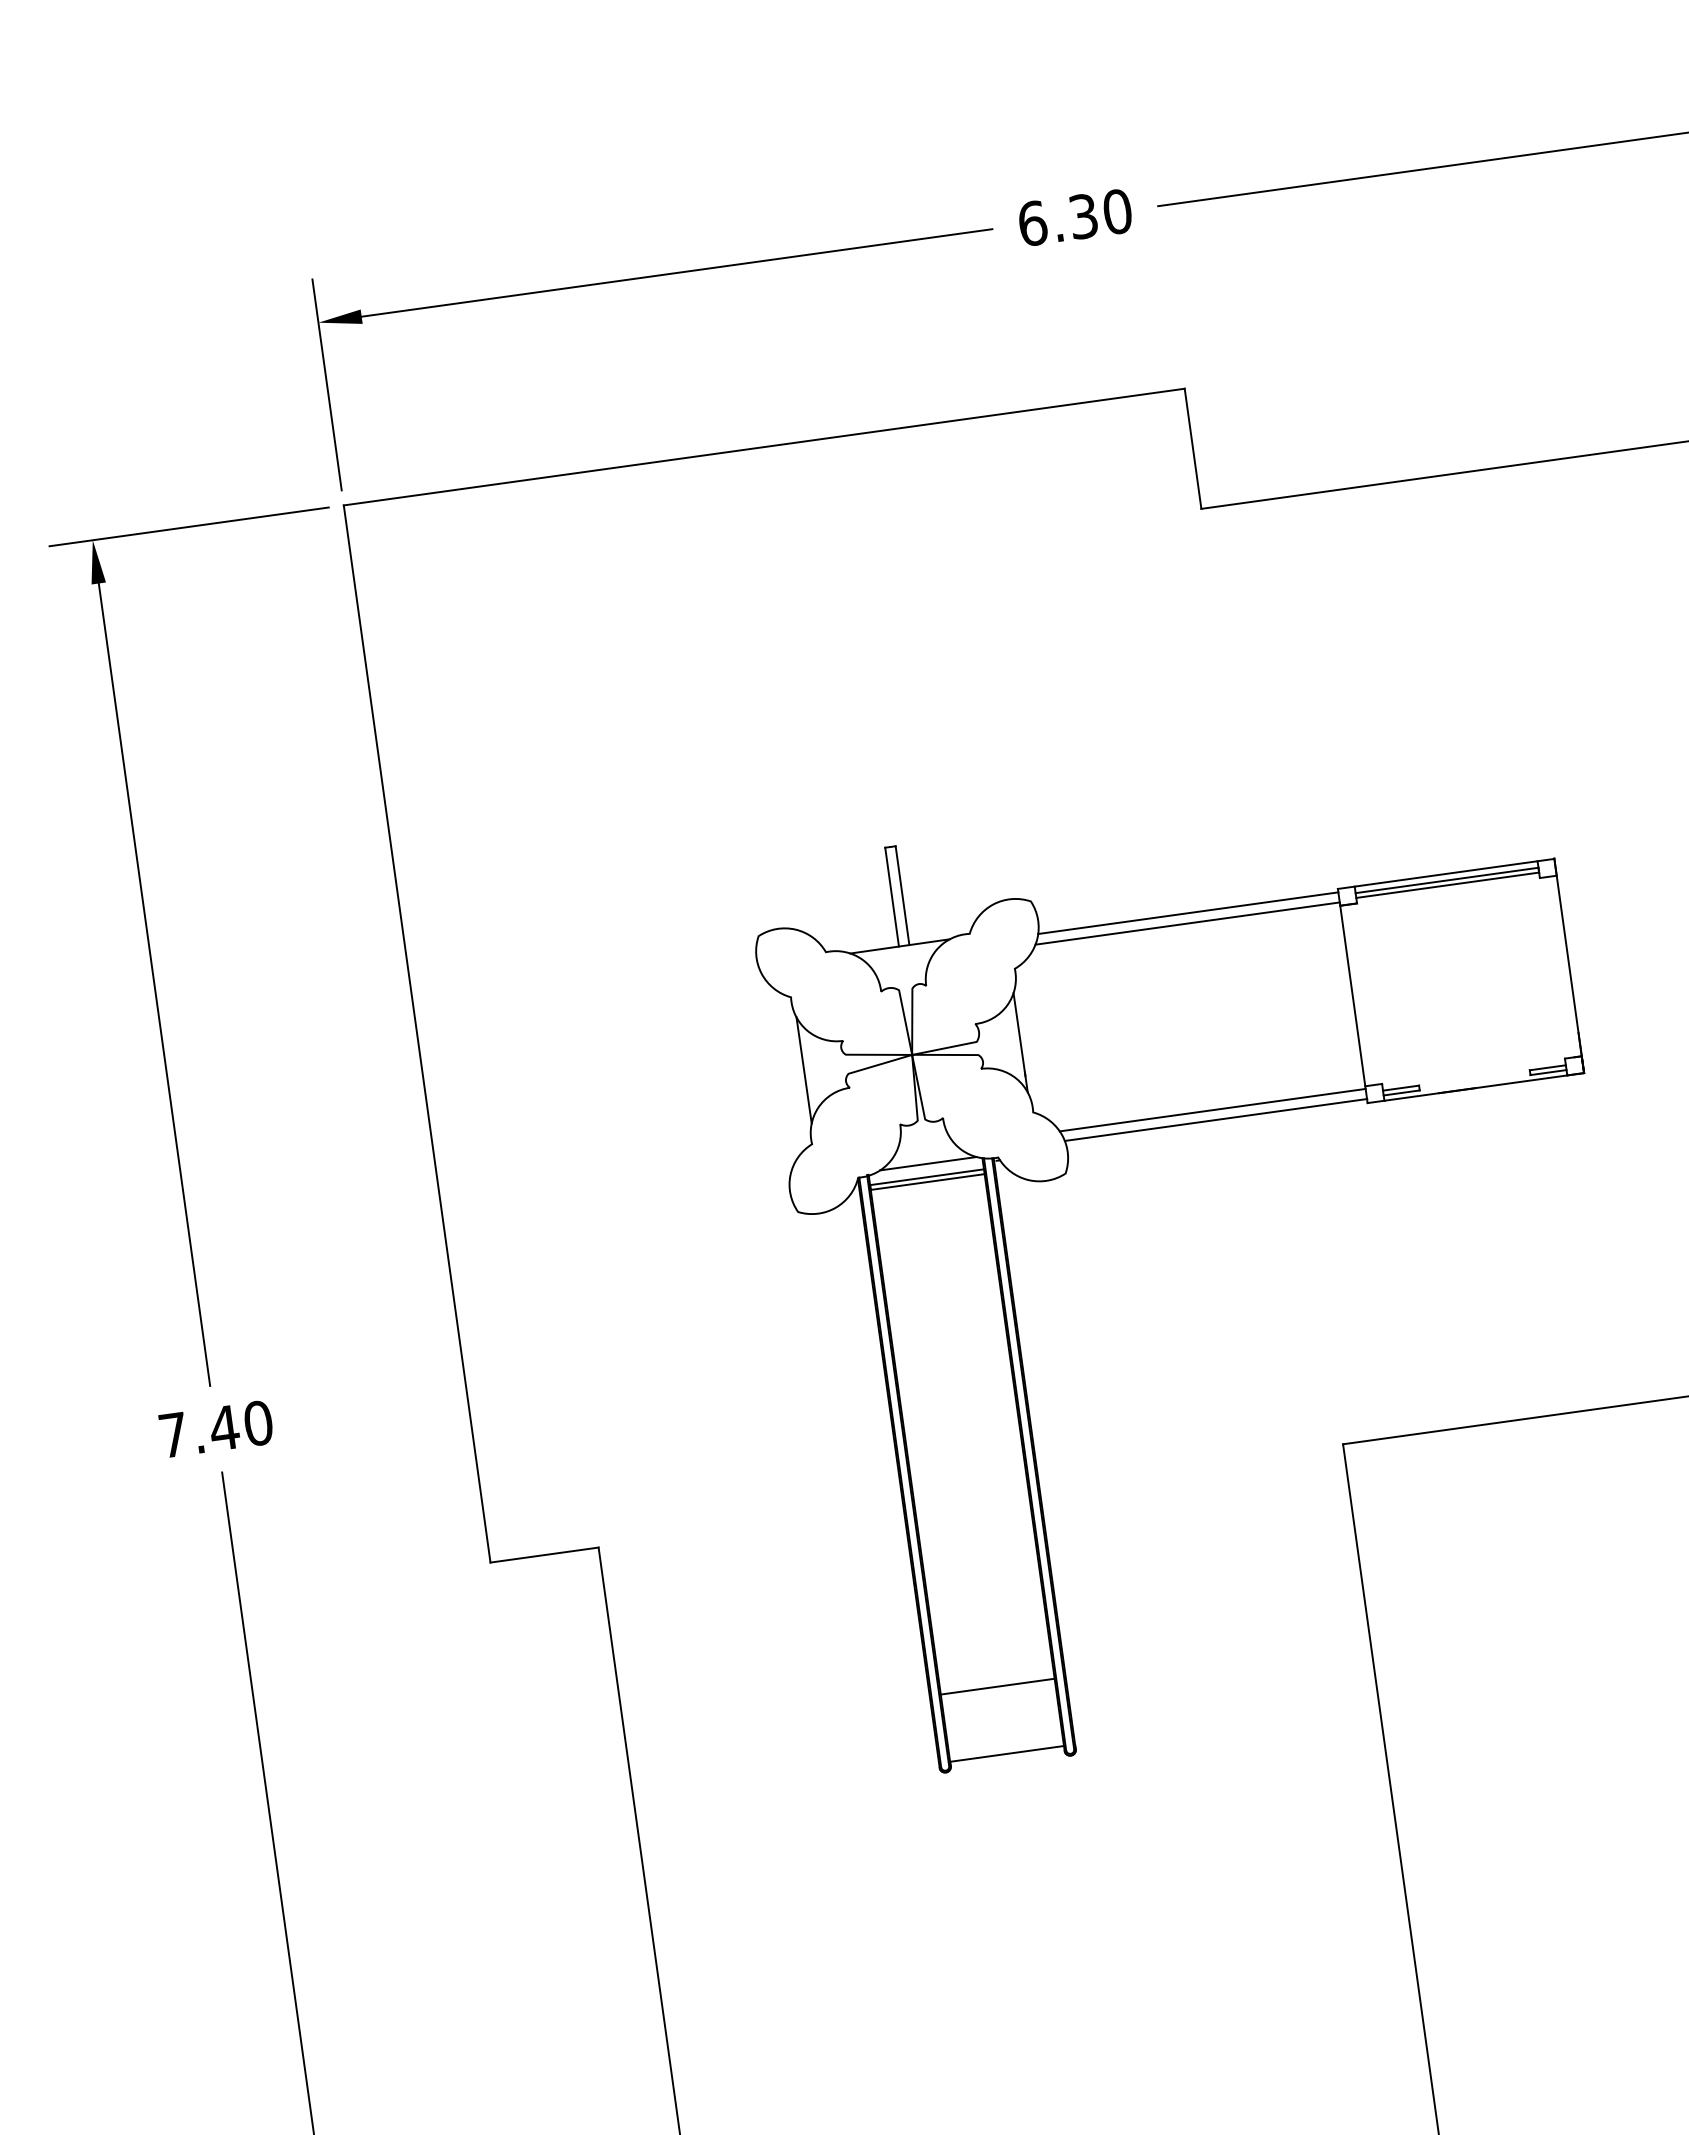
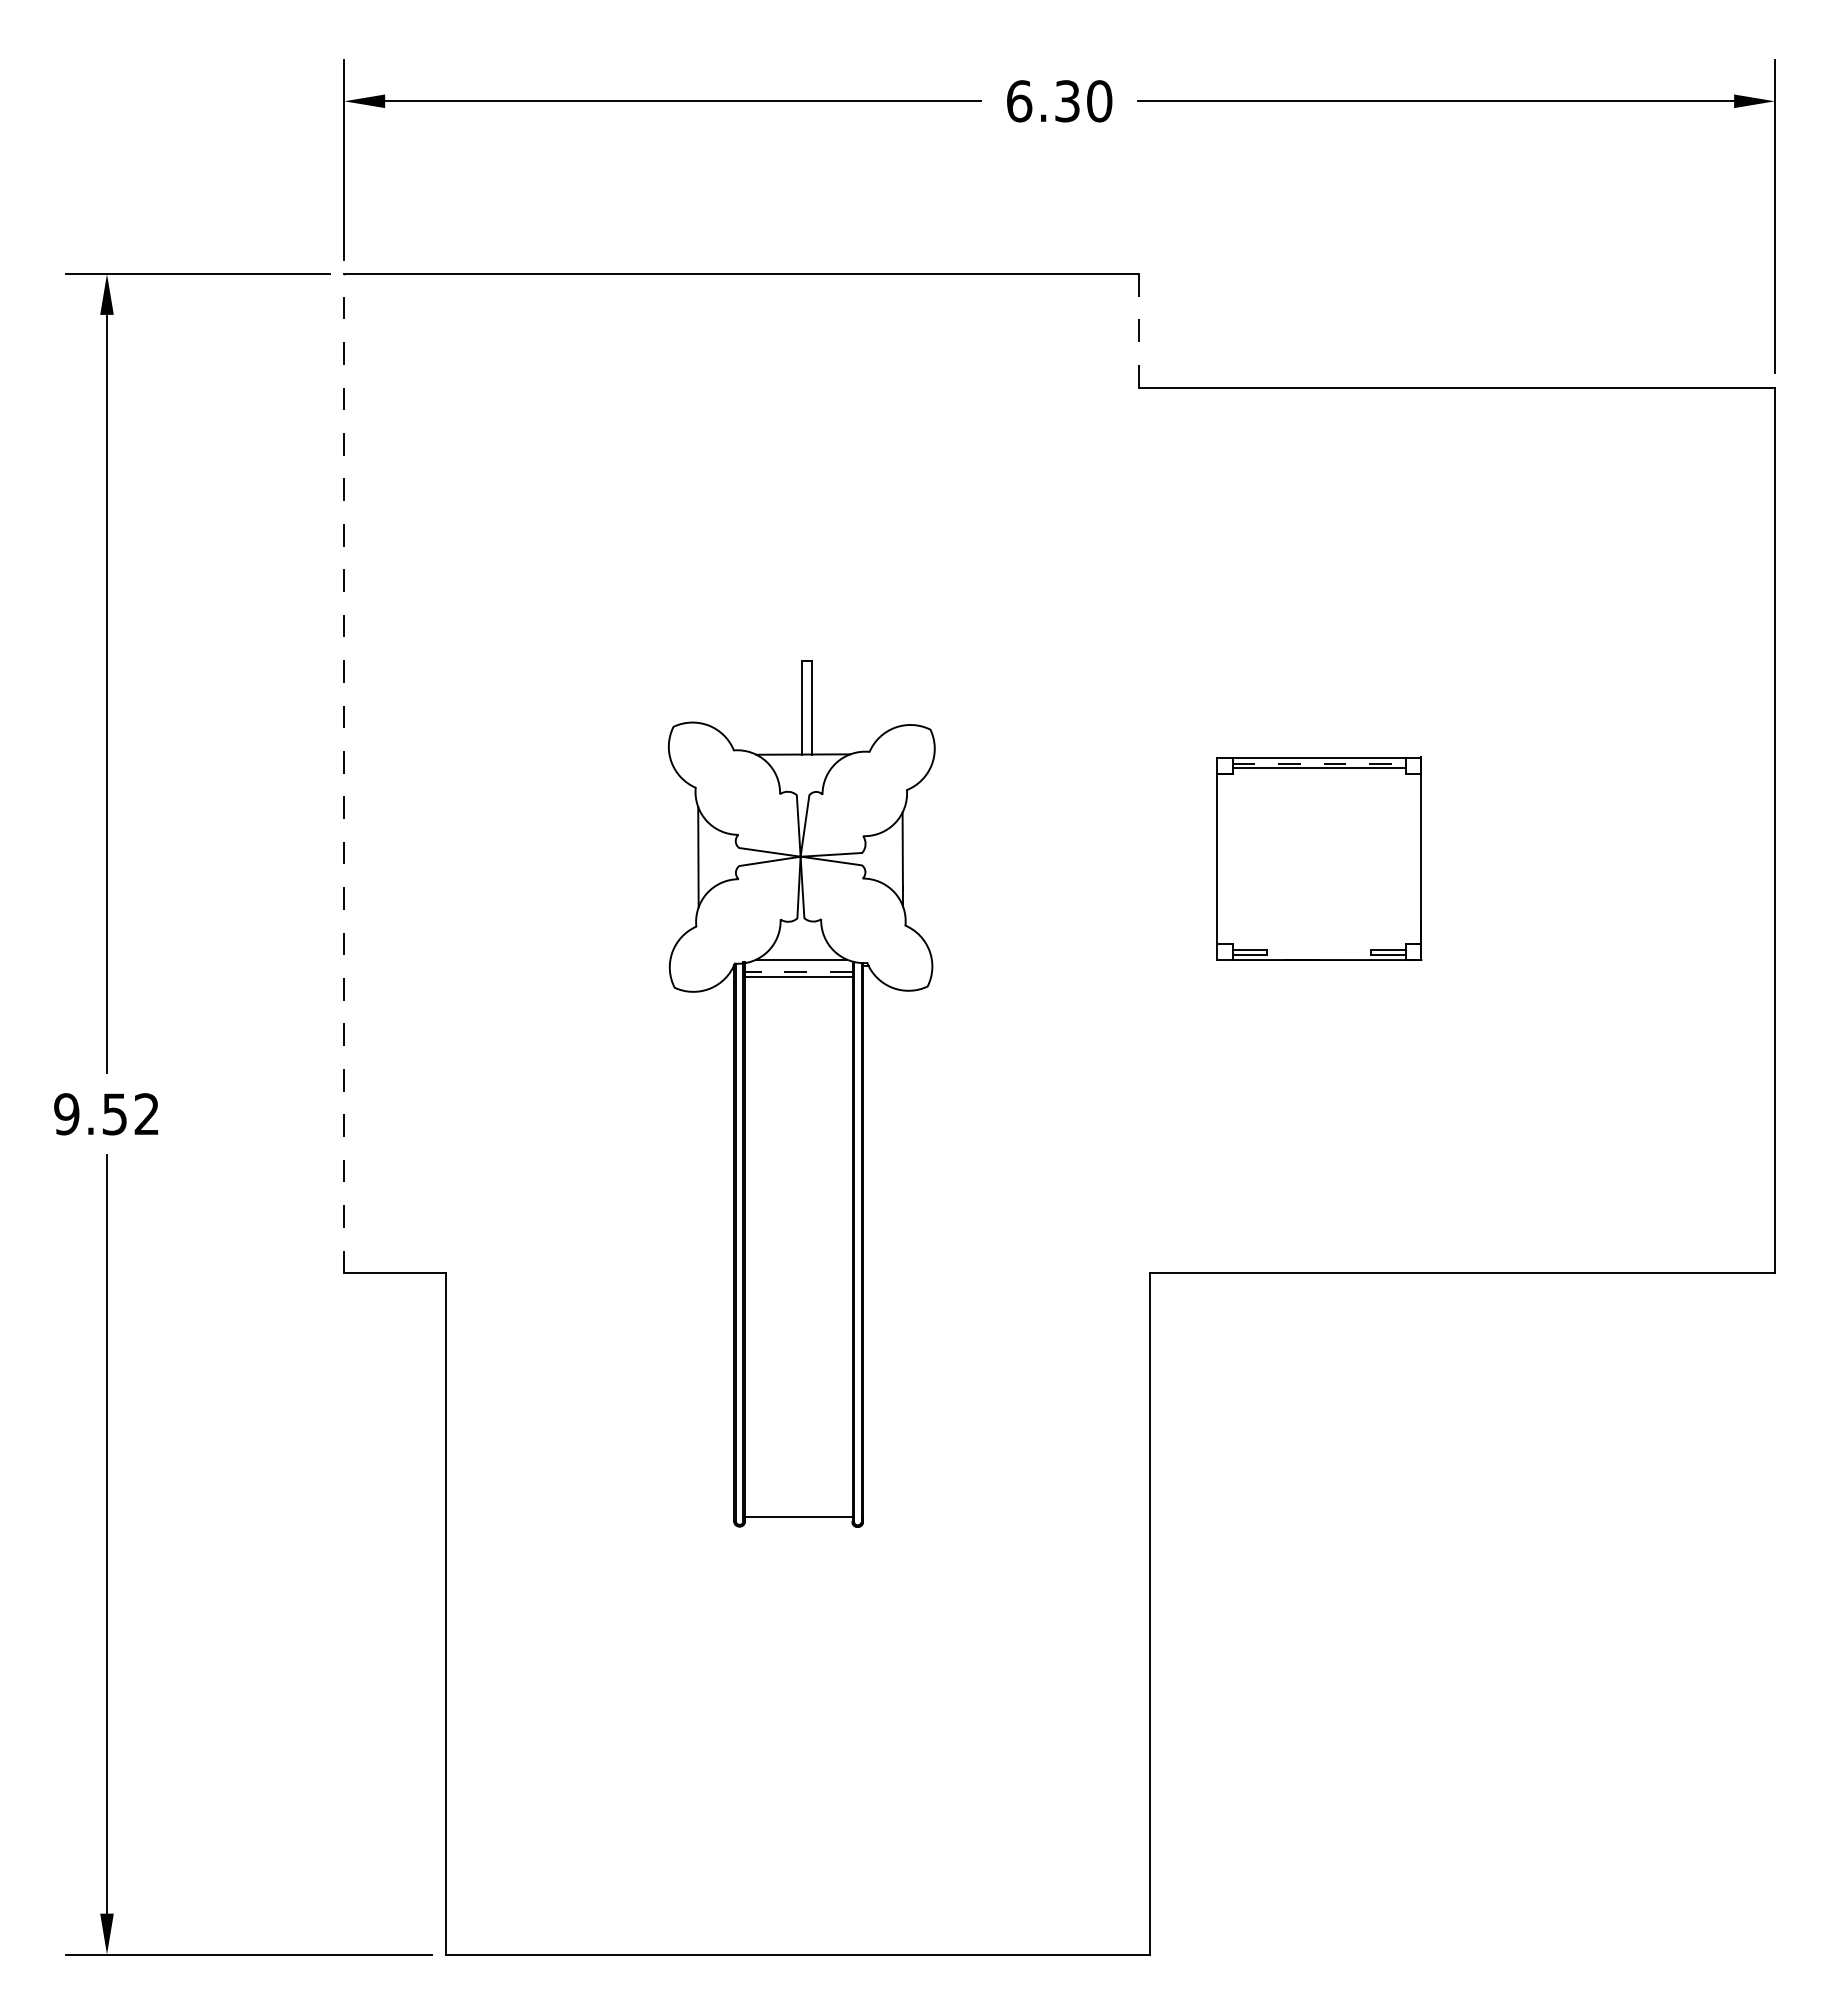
line: (1193, 448) -> (1139, 330), solid -> dashed
line: (1447, 880) -> (1319, 763), solid -> dashed
line: (1187, 912) -> (1074, 760), removed
line: (1187, 923) -> (1072, 770), removed
line: (417, 1033) -> (344, 773), solid -> dashed
line: (1211, 1110) -> (1071, 946), removed
line: (1215, 1120) -> (1073, 956), removed
line: (926, 1177) -> (798, 972), solid -> dashed
text: (215, 1429) -> (106, 1114), 7.40 -> 9.52
line: (997, 1686) -> (798, 1453), removed

